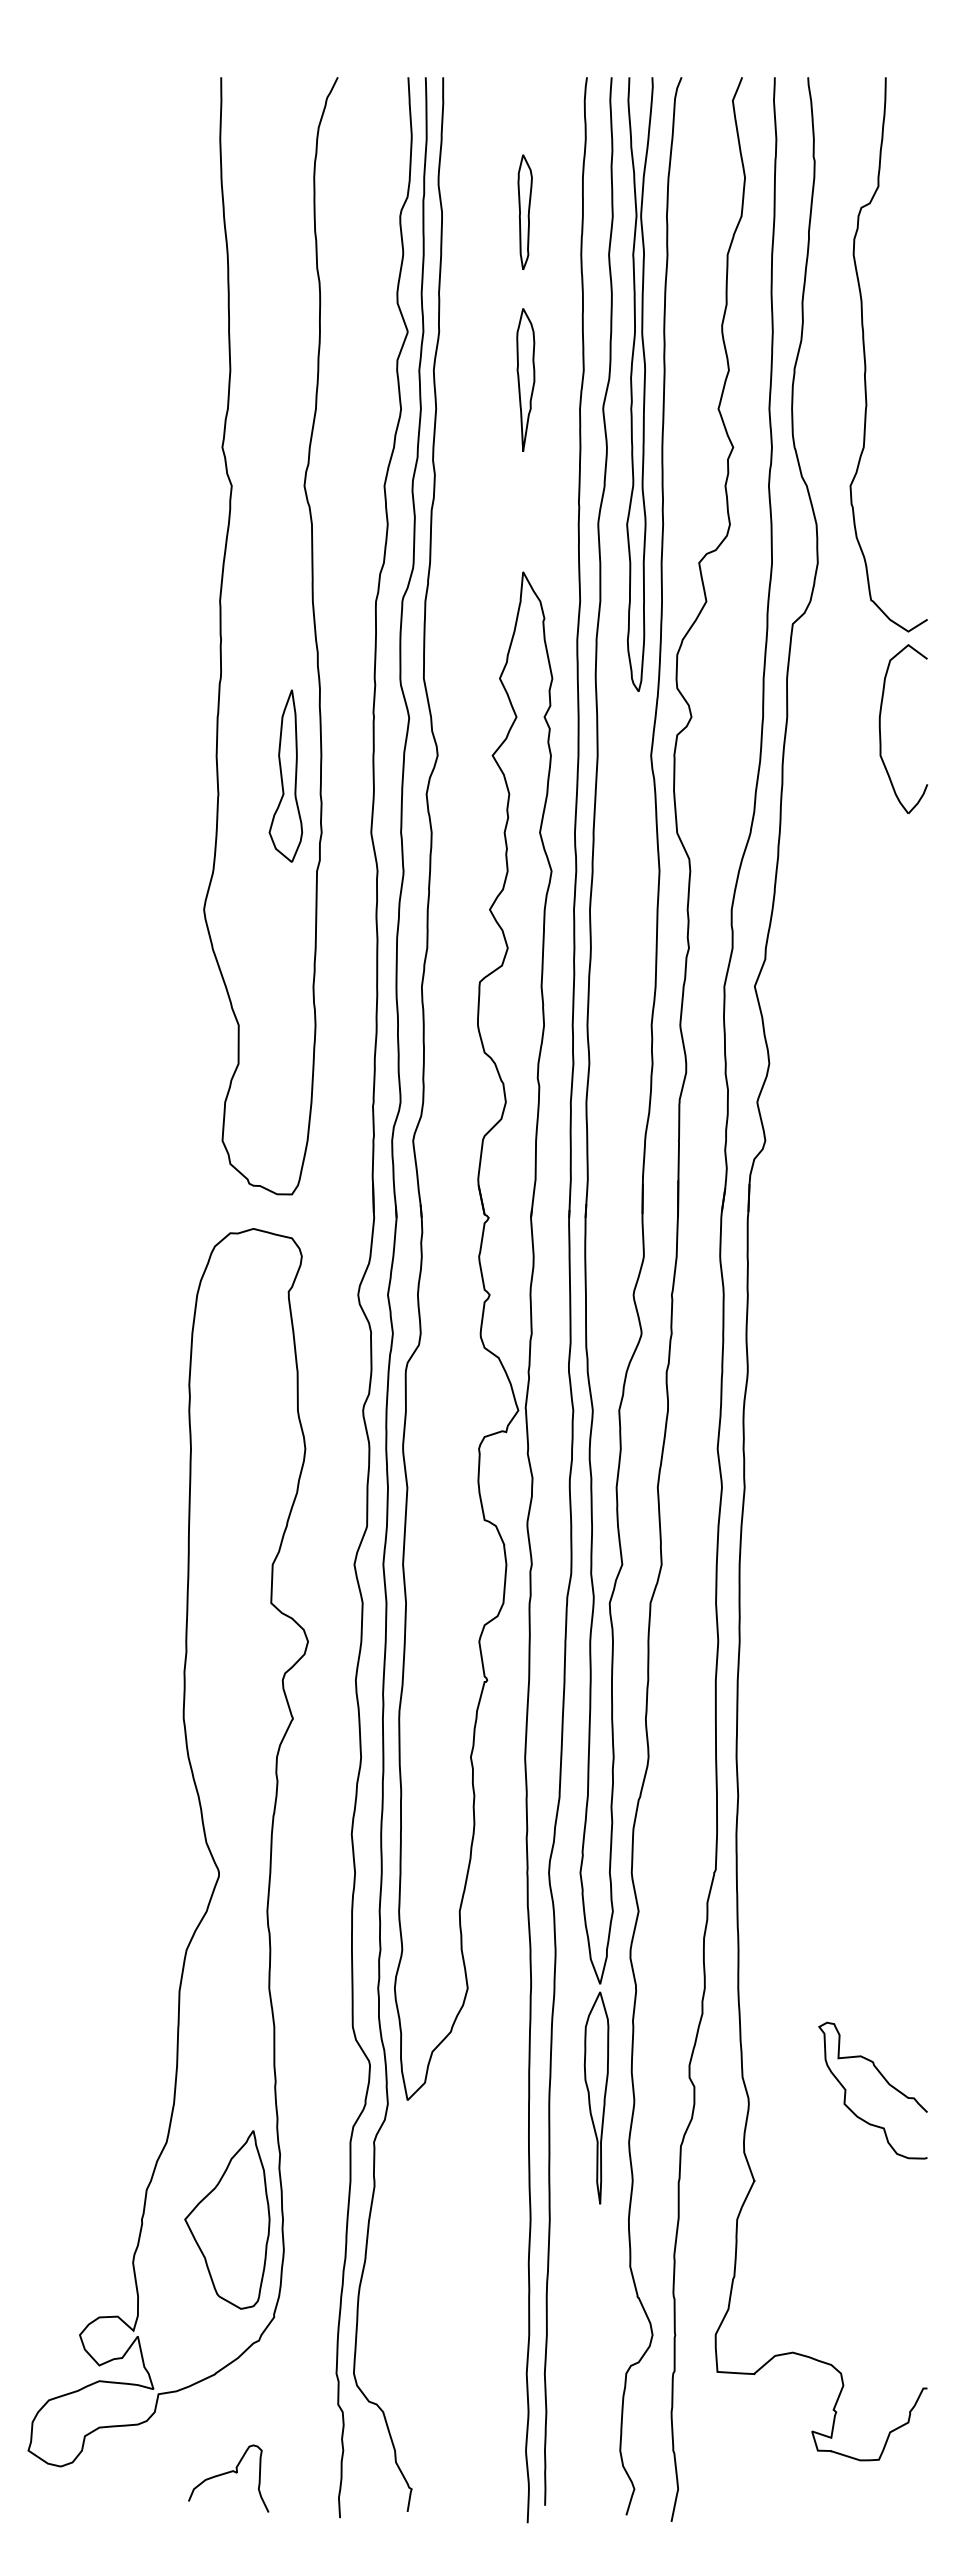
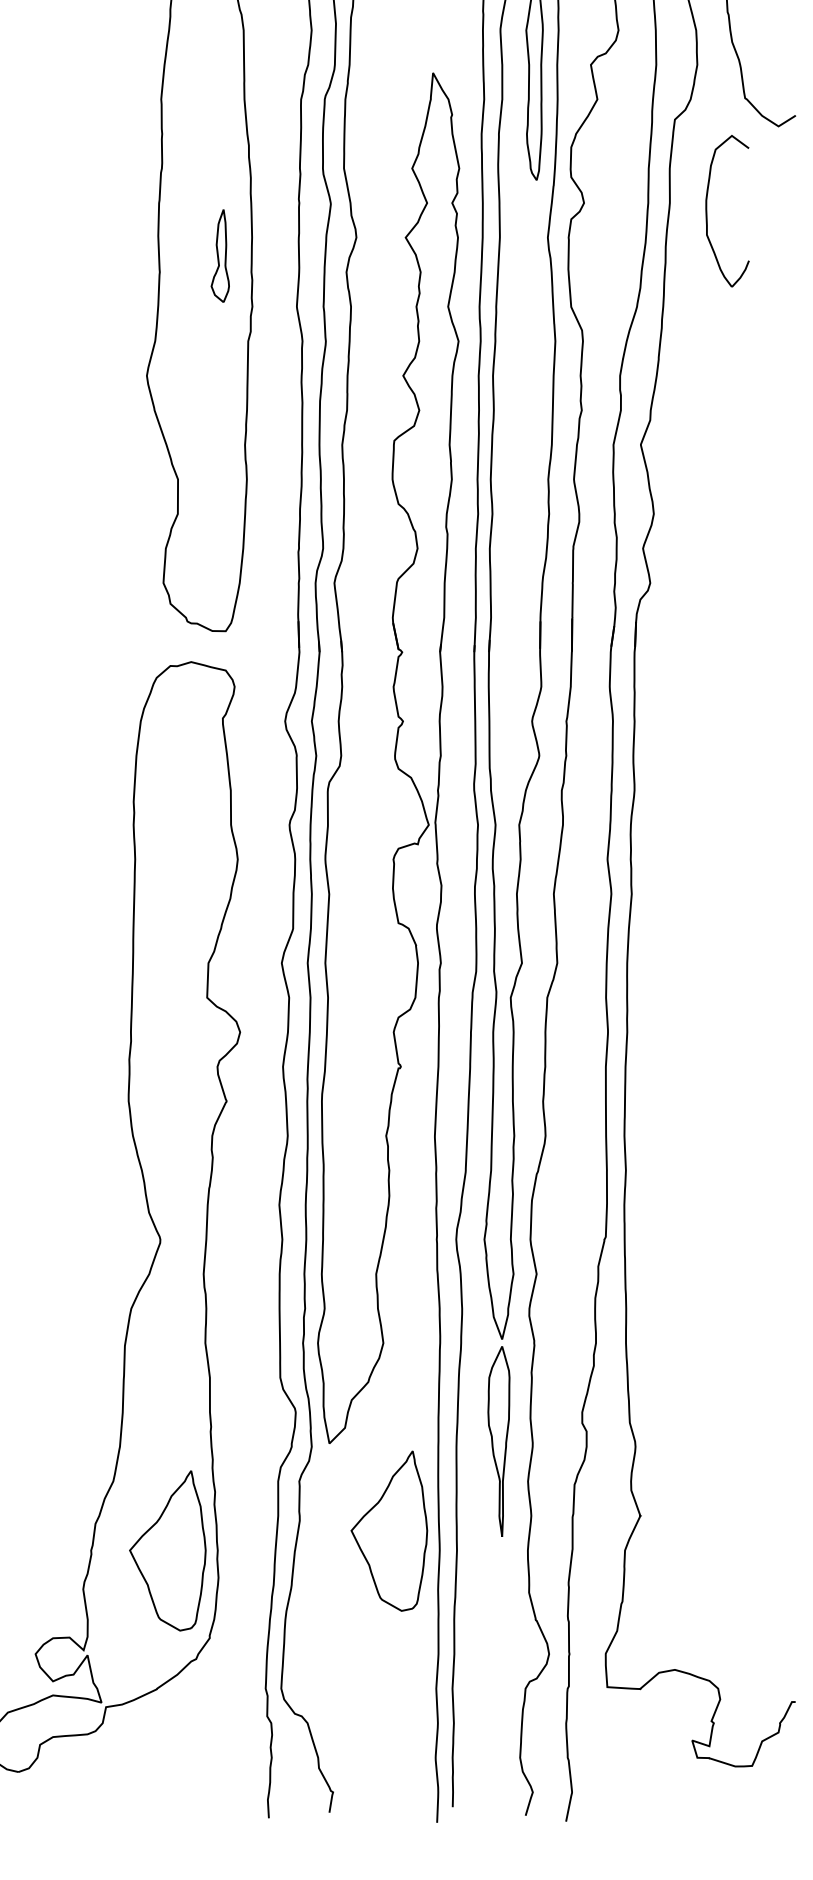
part: (880, 728) -> (706, 210), moved
part: (285, 775) -> (219, 255), size x0.6
curve: (885, 2081) -> (758, 1426), removed
part: (474, 2197) -> (389, 1530), added
curve: (228, 2473) -> (168, 1778), removed

